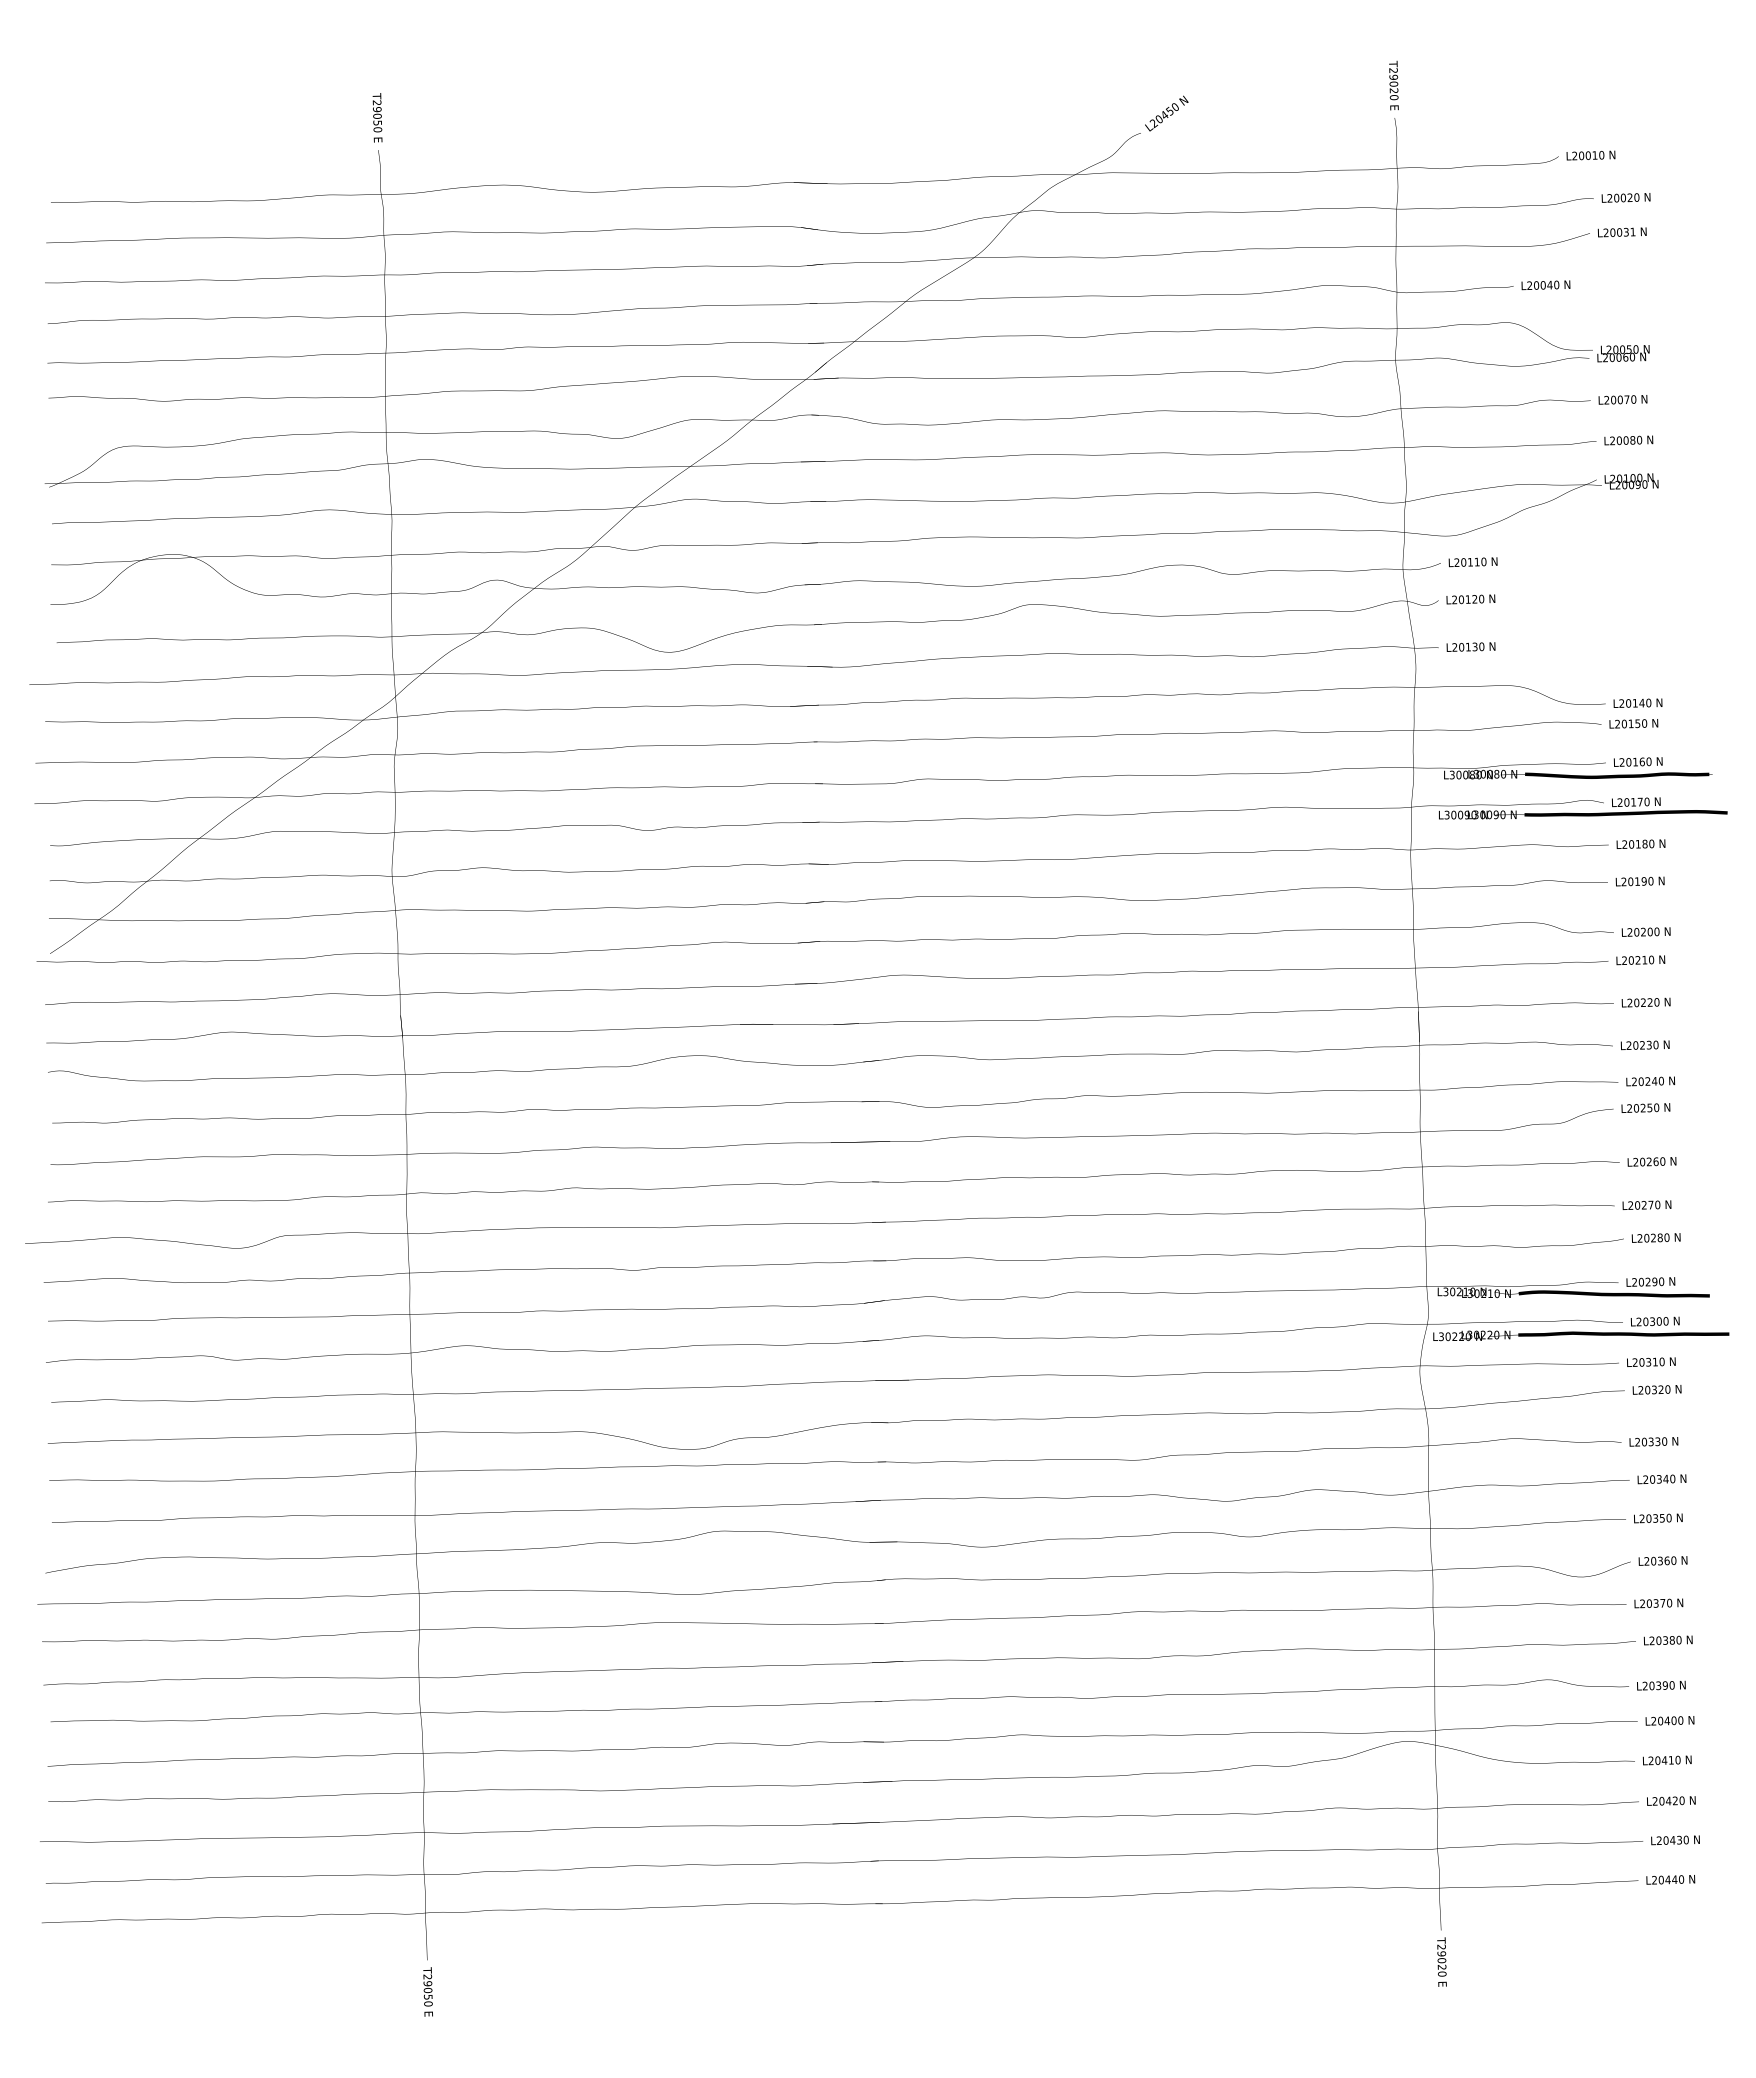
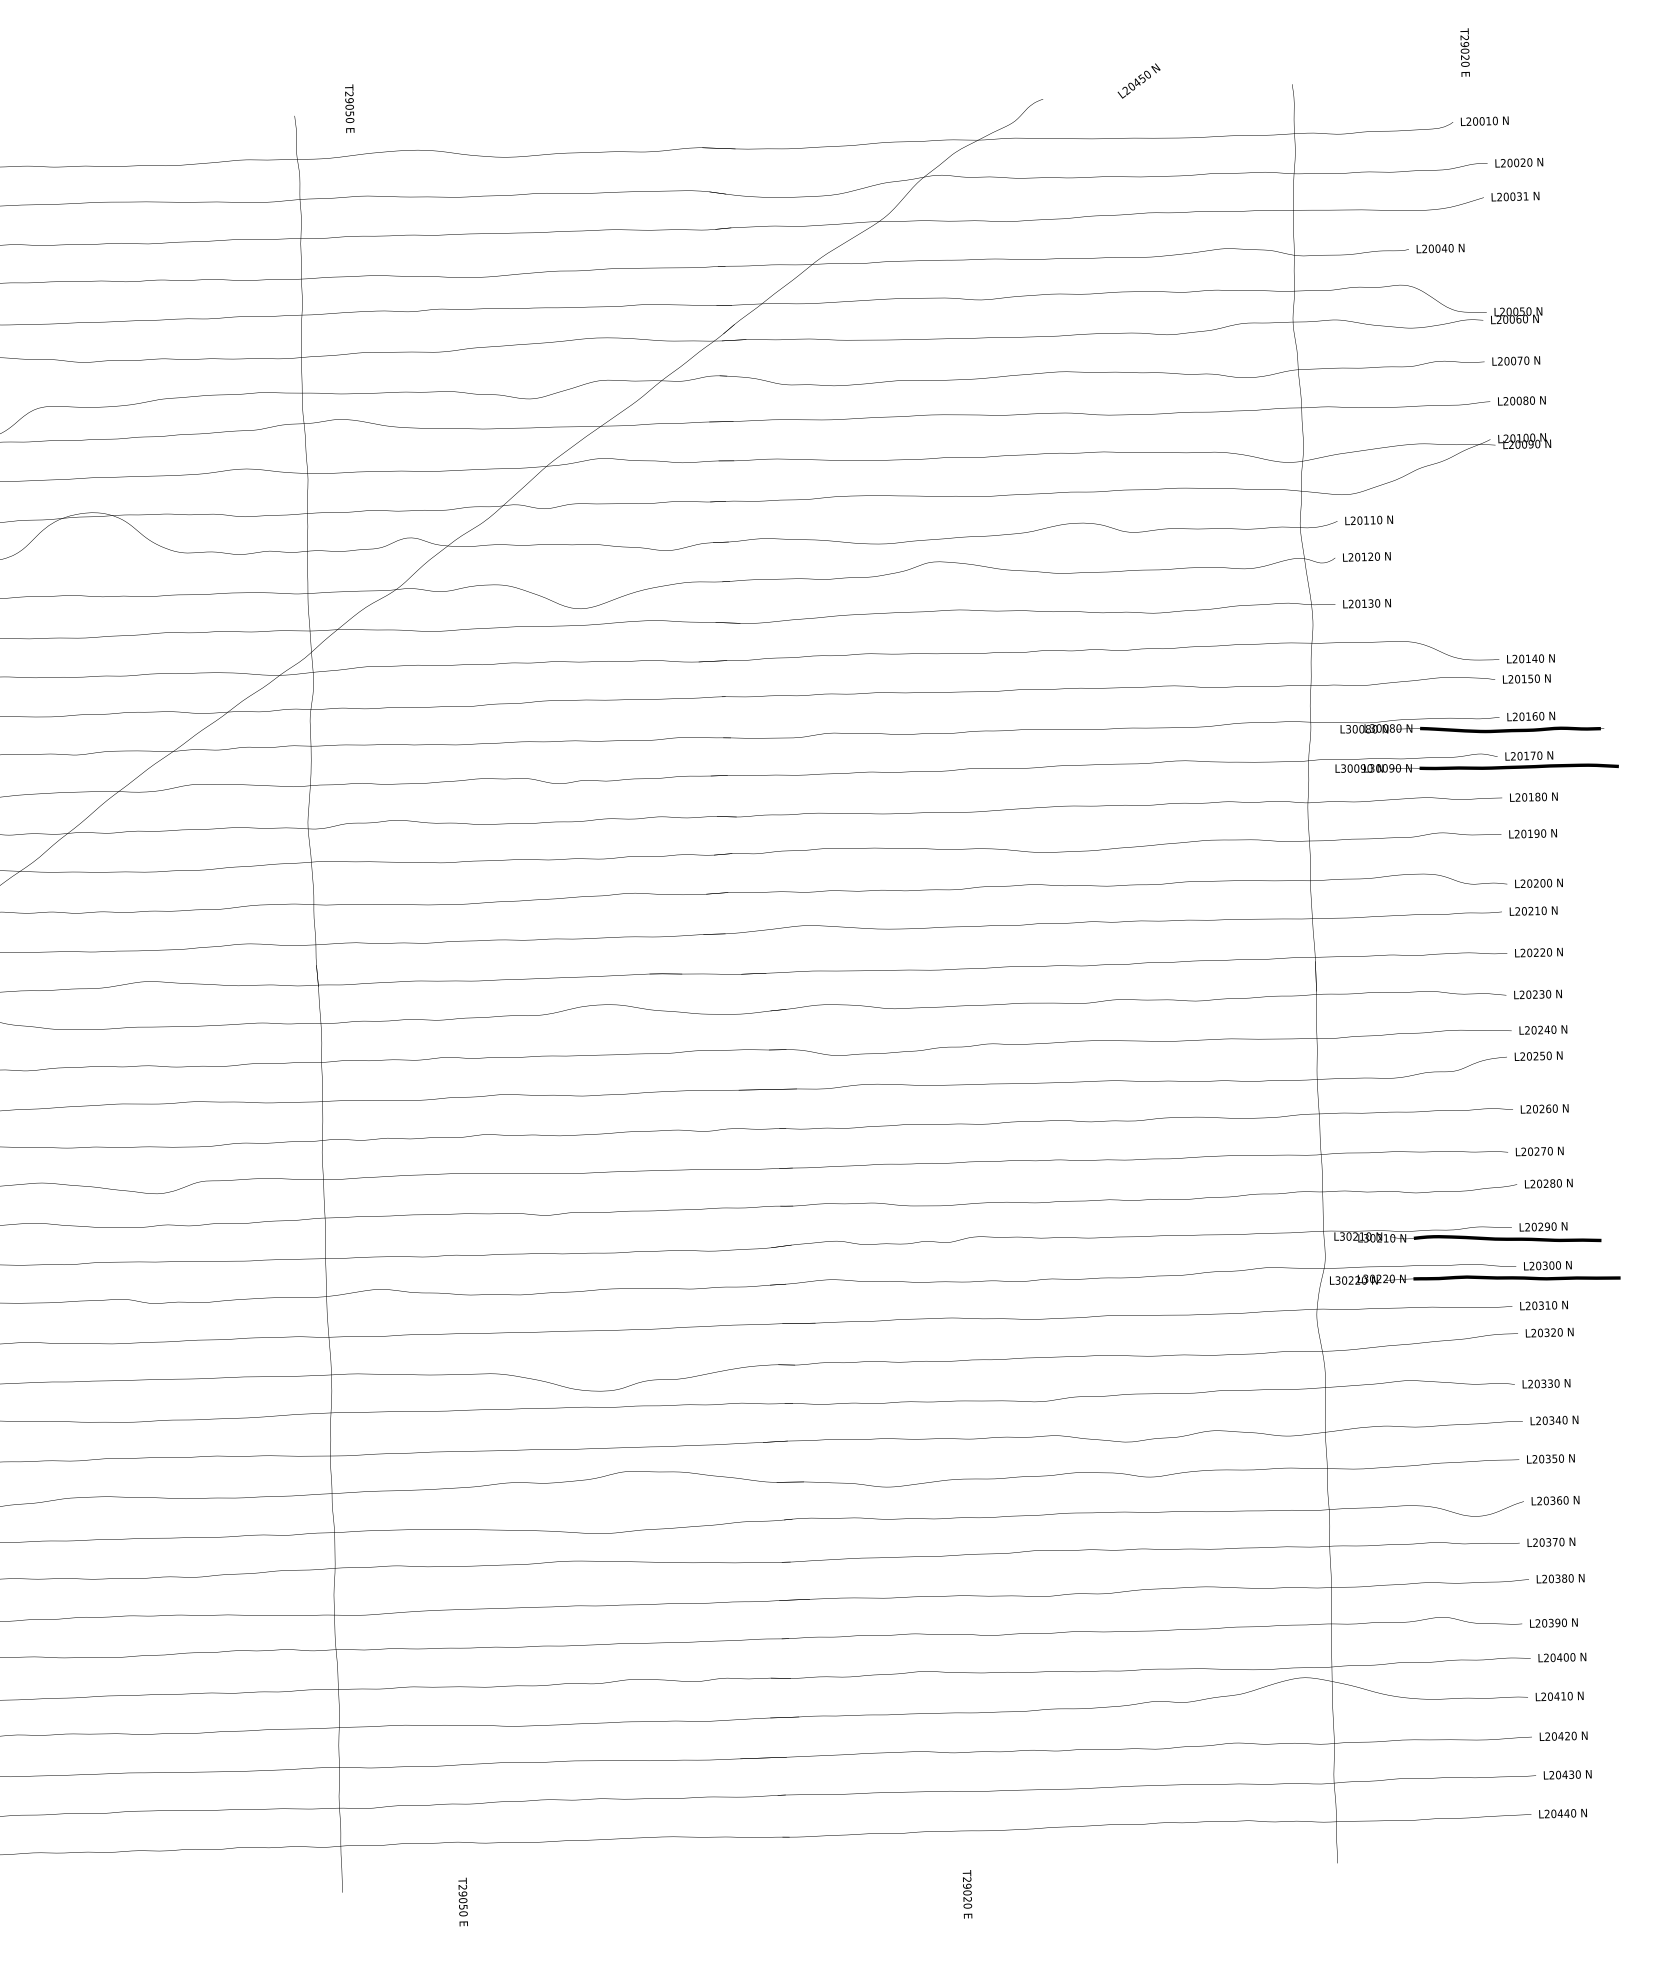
text: (1393, 85) -> (1464, 52), moved
text: (1166, 113) -> (1138, 80), moved
text: (377, 117) -> (349, 108), moved
text: (1441, 1961) -> (967, 1893), moved
text: (427, 1991) -> (462, 1901), moved

